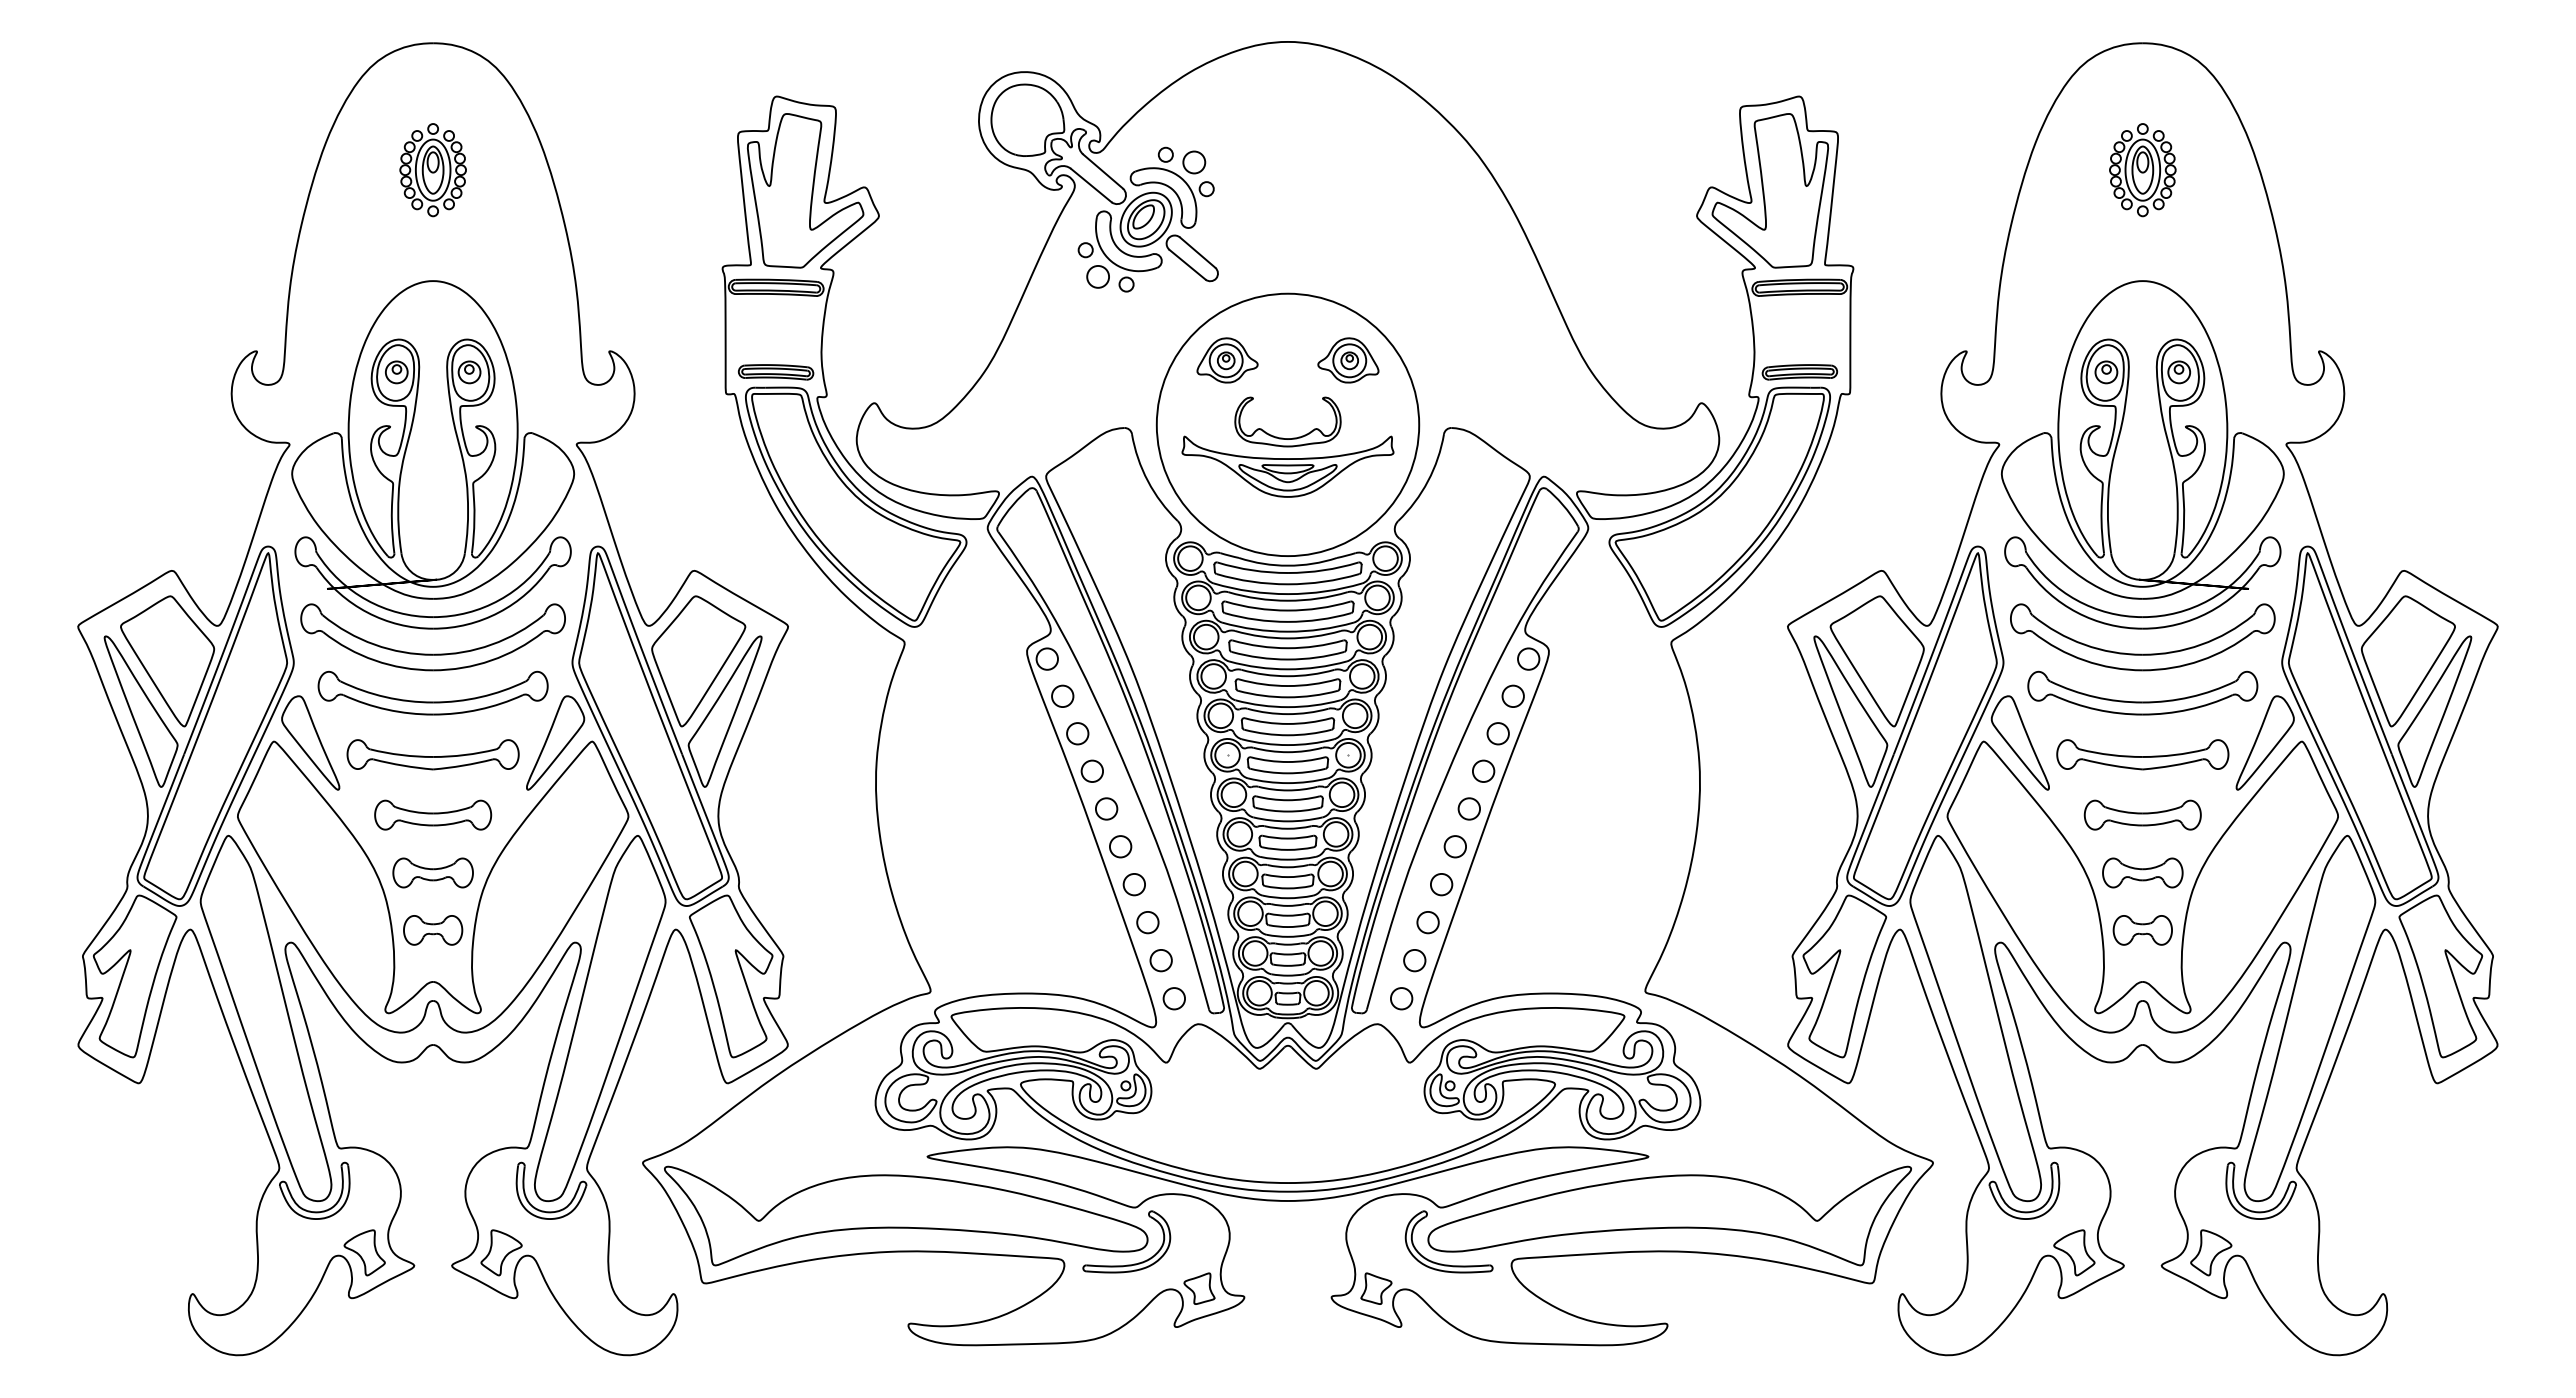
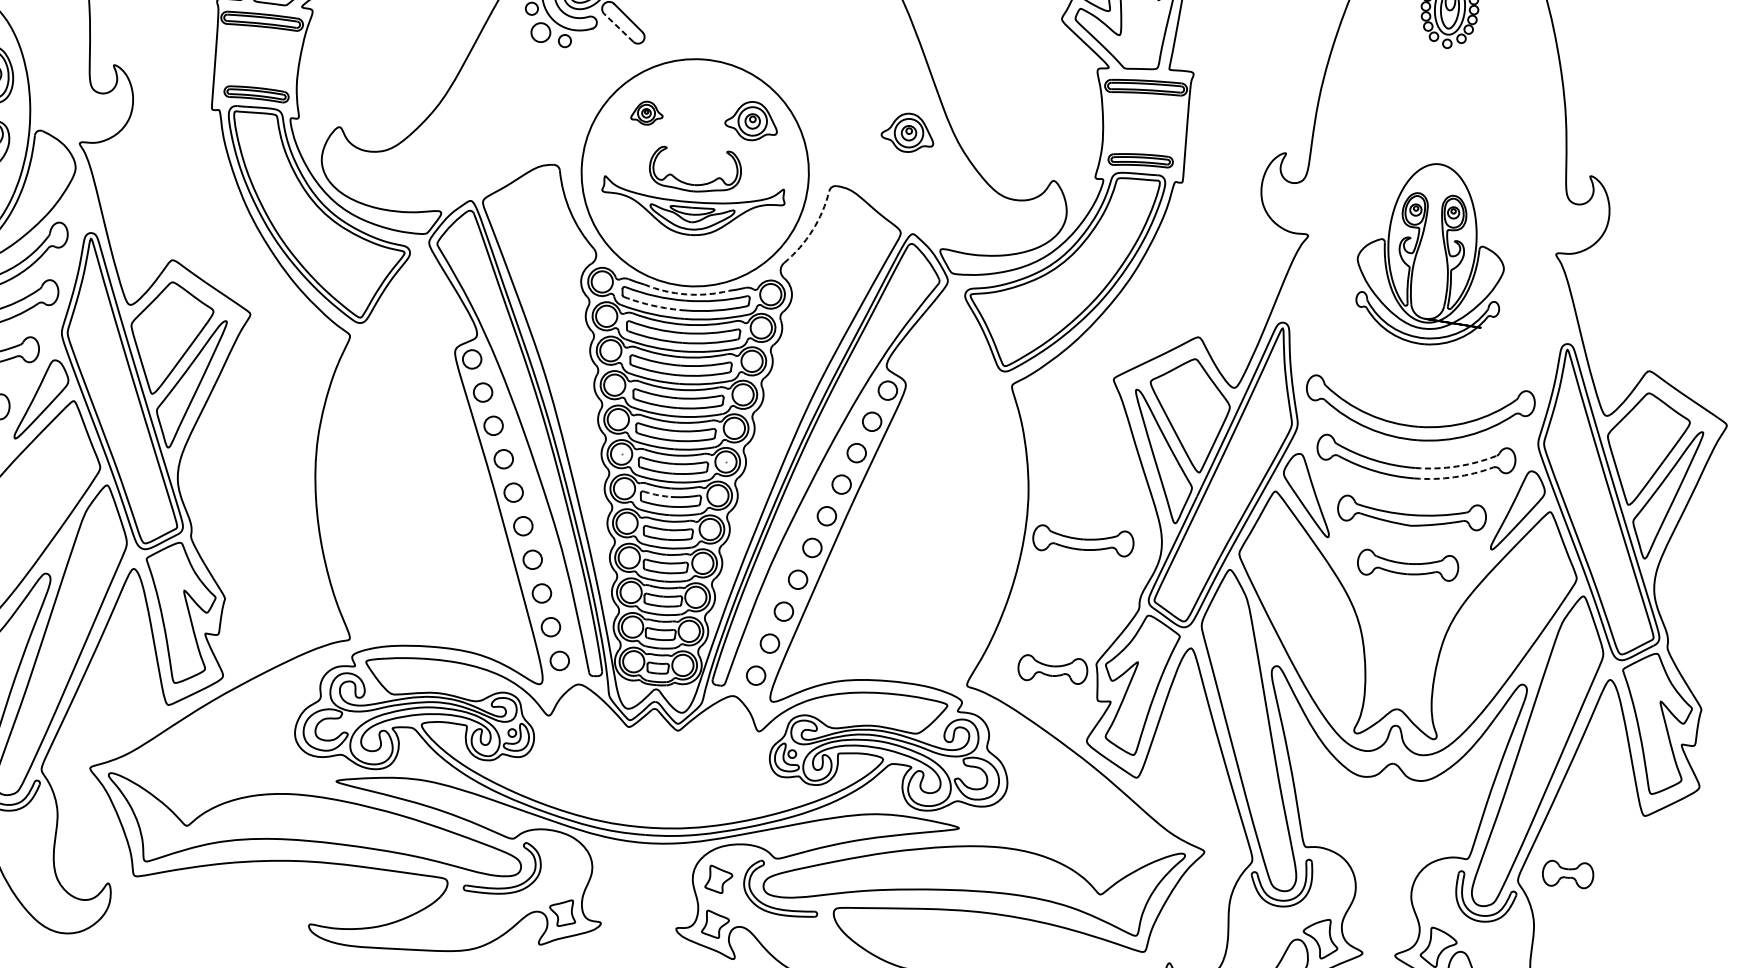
line: (1187, 264) -> (618, 27), solid -> dashed
part: (1227, 360) -> (647, 113), size x0.6
part: (1529, 360) -> (907, 132), added
part: (2142, 454) -> (1431, 253), size x0.6
arc: (1428, 481) -> (812, 230), solid -> dashed
arc: (1288, 565) -> (686, 294), solid -> dashed
arc: (1251, 581) -> (653, 305), solid -> dashed
arc: (2190, 697) -> (1456, 466), solid -> dashed
arc: (2188, 709) -> (1454, 477), solid -> dashed
arc: (1271, 799) -> (656, 495), solid -> dashed
part: (1766, 814) -> (1083, 540), added
part: (2142, 872) -> (1052, 669), moved
part: (2142, 930) -> (1567, 874), moved
part: (1376, 1236) -> (718, 879), added

